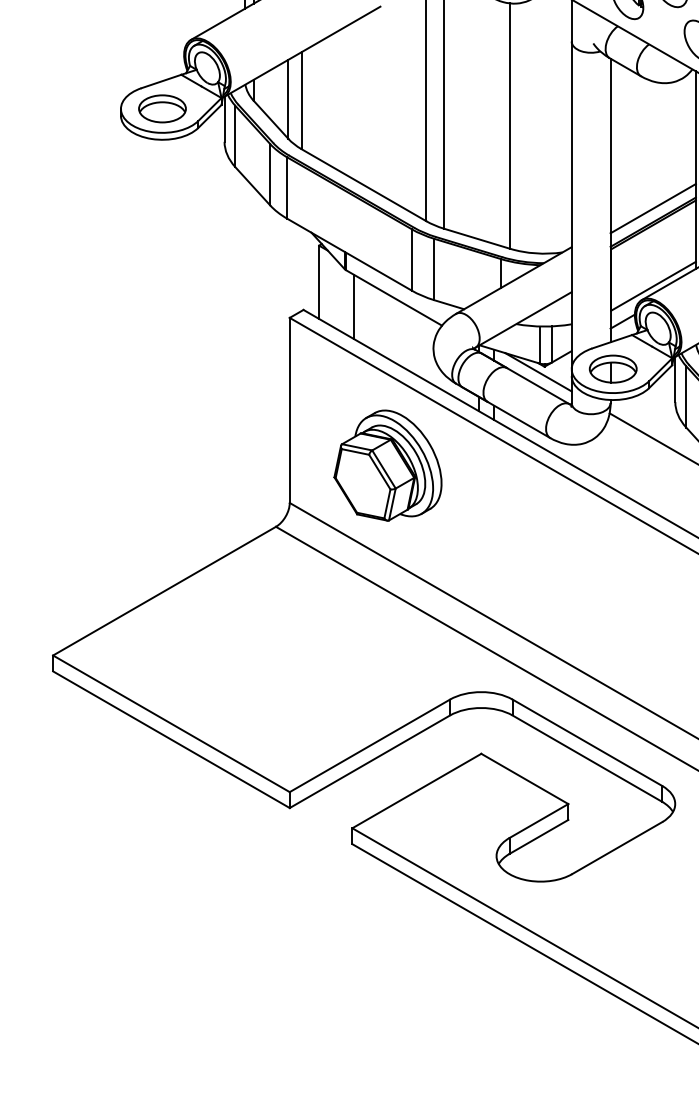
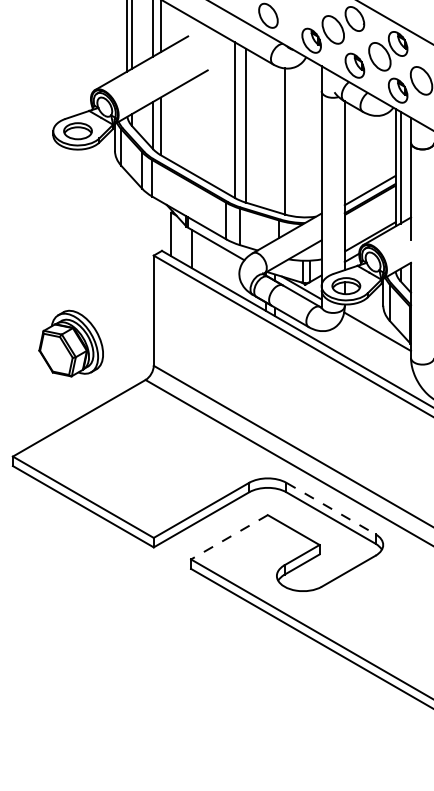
part: (386, 465) -> (70, 343), moved
line: (588, 742) -> (331, 508), solid -> dashed
line: (416, 791) -> (229, 537), solid -> dashed

